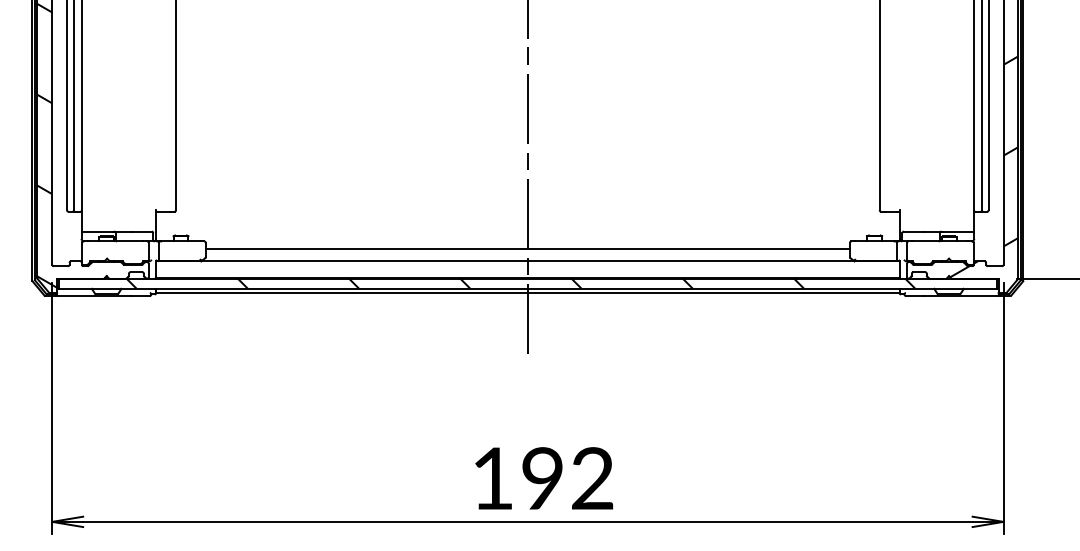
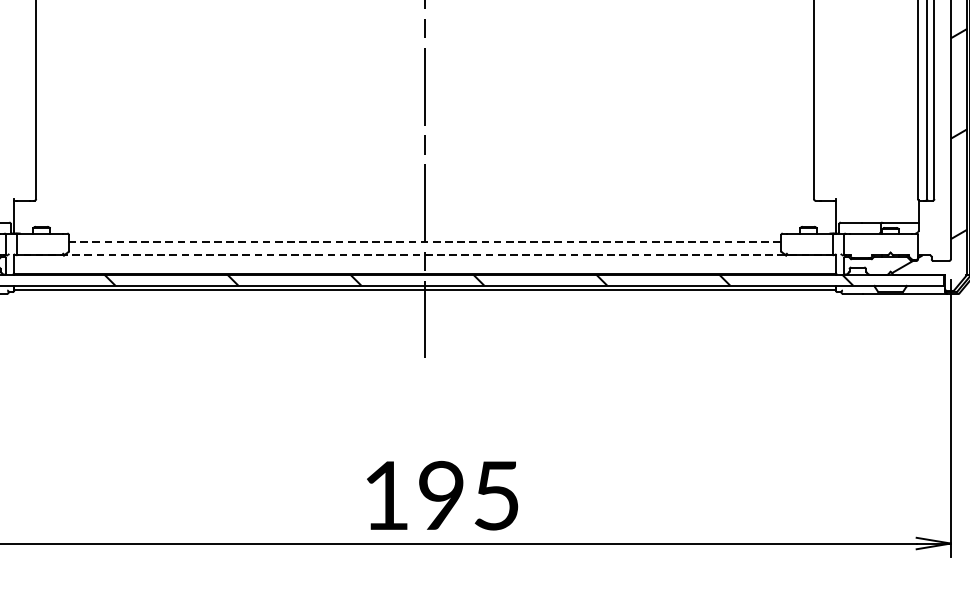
line: (527, 248) -> (424, 241), solid -> dashed
line: (527, 261) -> (424, 255), solid -> dashed
text: (592, 478) -> (496, 495), 192 -> 195

